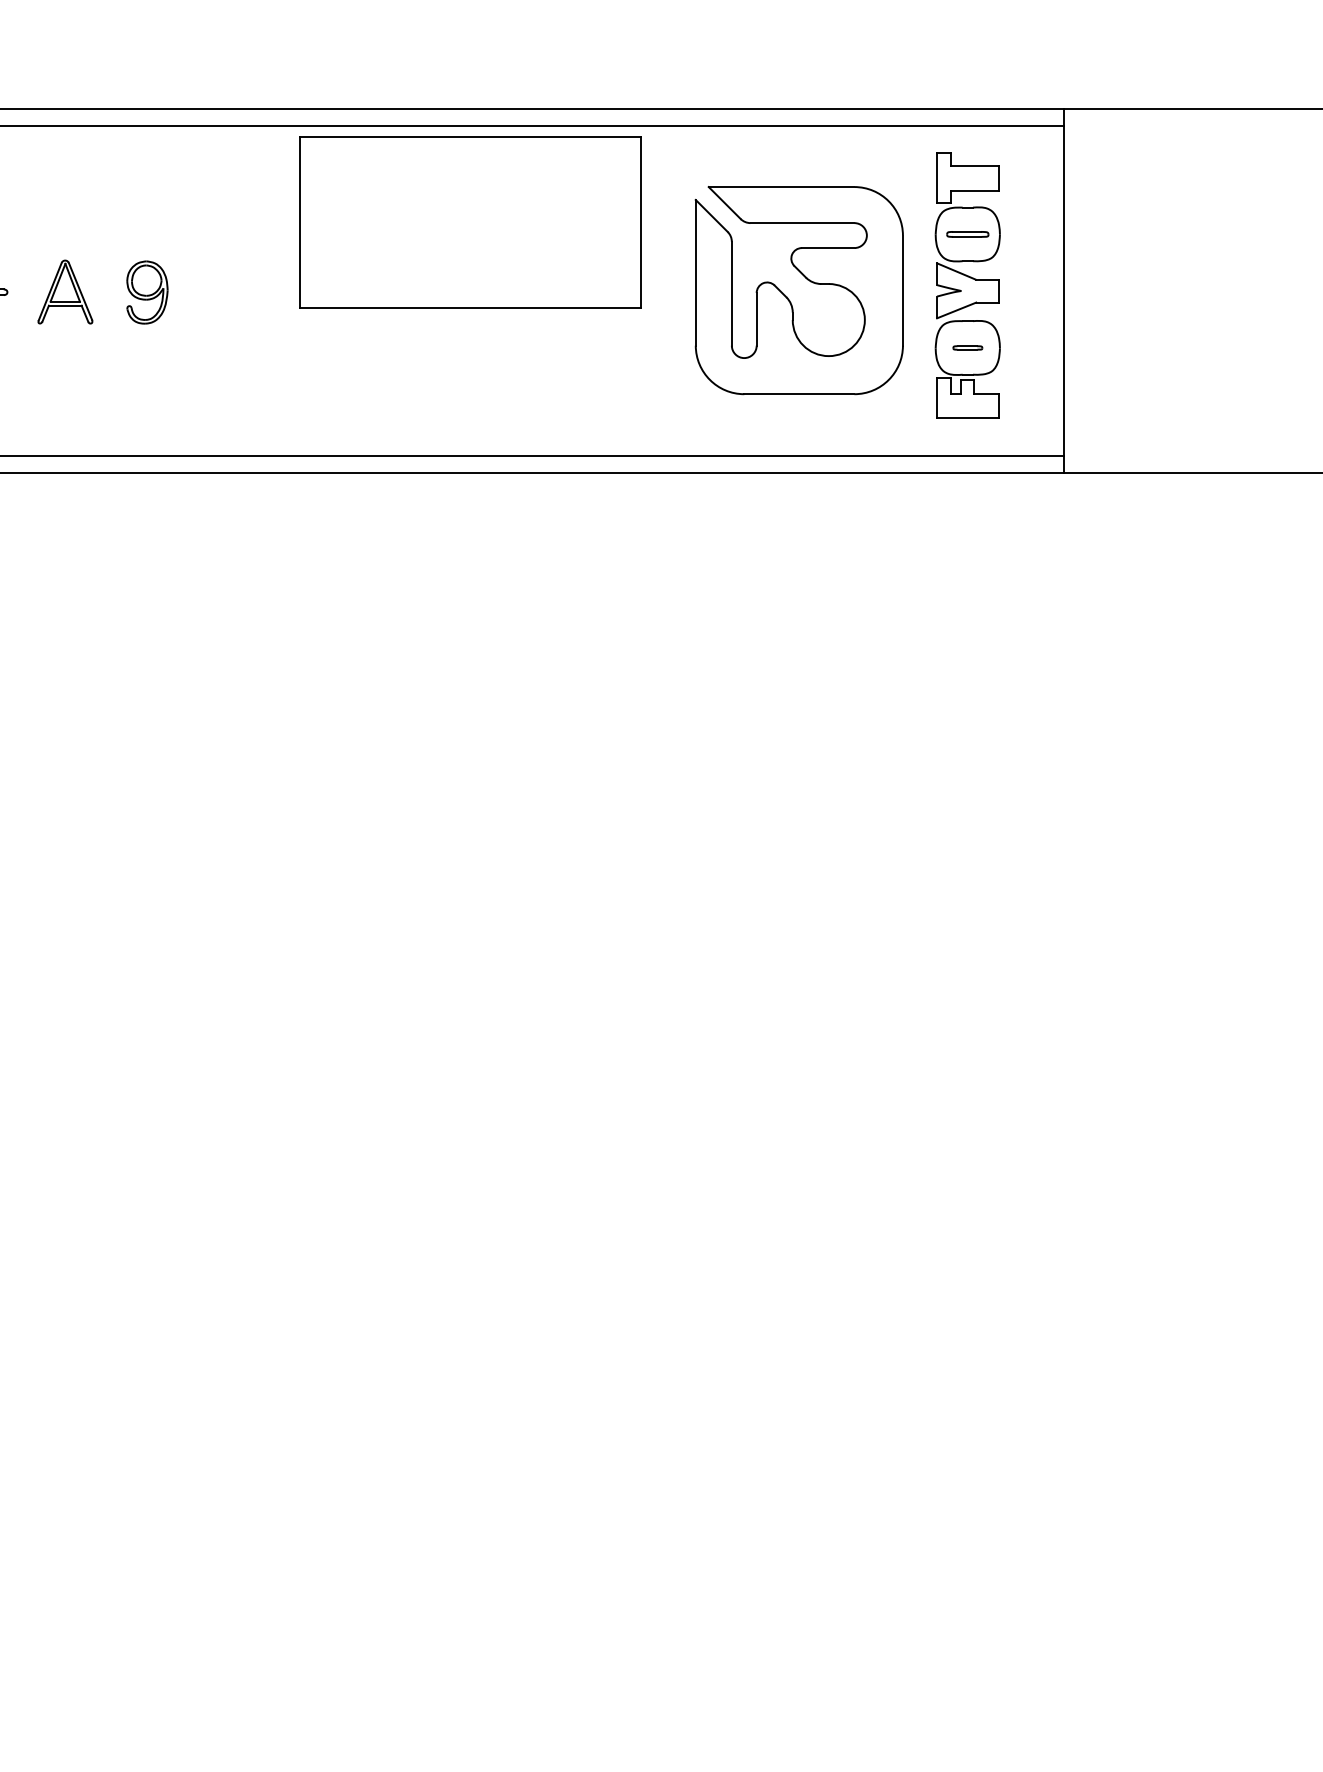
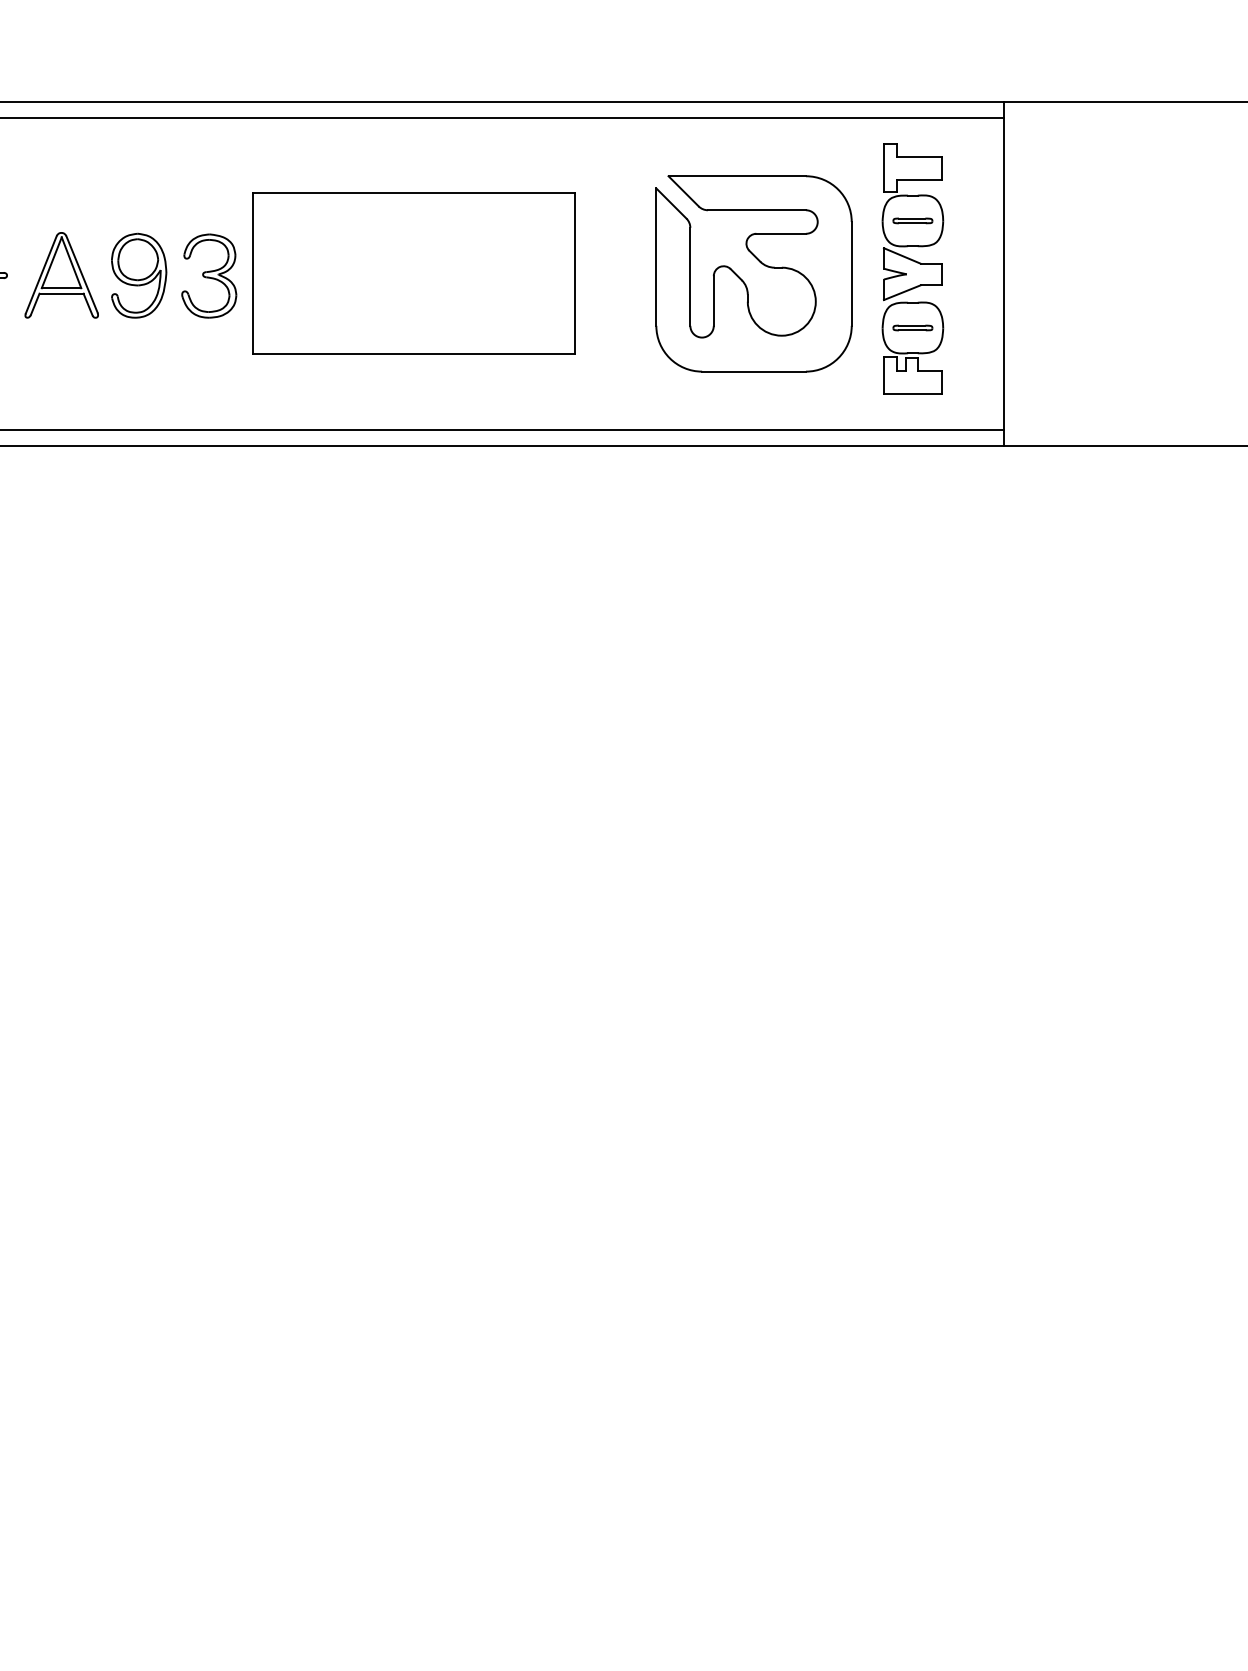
part: (470, 222) -> (413, 273), moved
part: (65, 291) -> (61, 274), size x1.43
part: (147, 292) -> (139, 275), size x1.43
part: (221, 292) -> (208, 275), added
part: (967, 347) -> (912, 327), size x1.43

